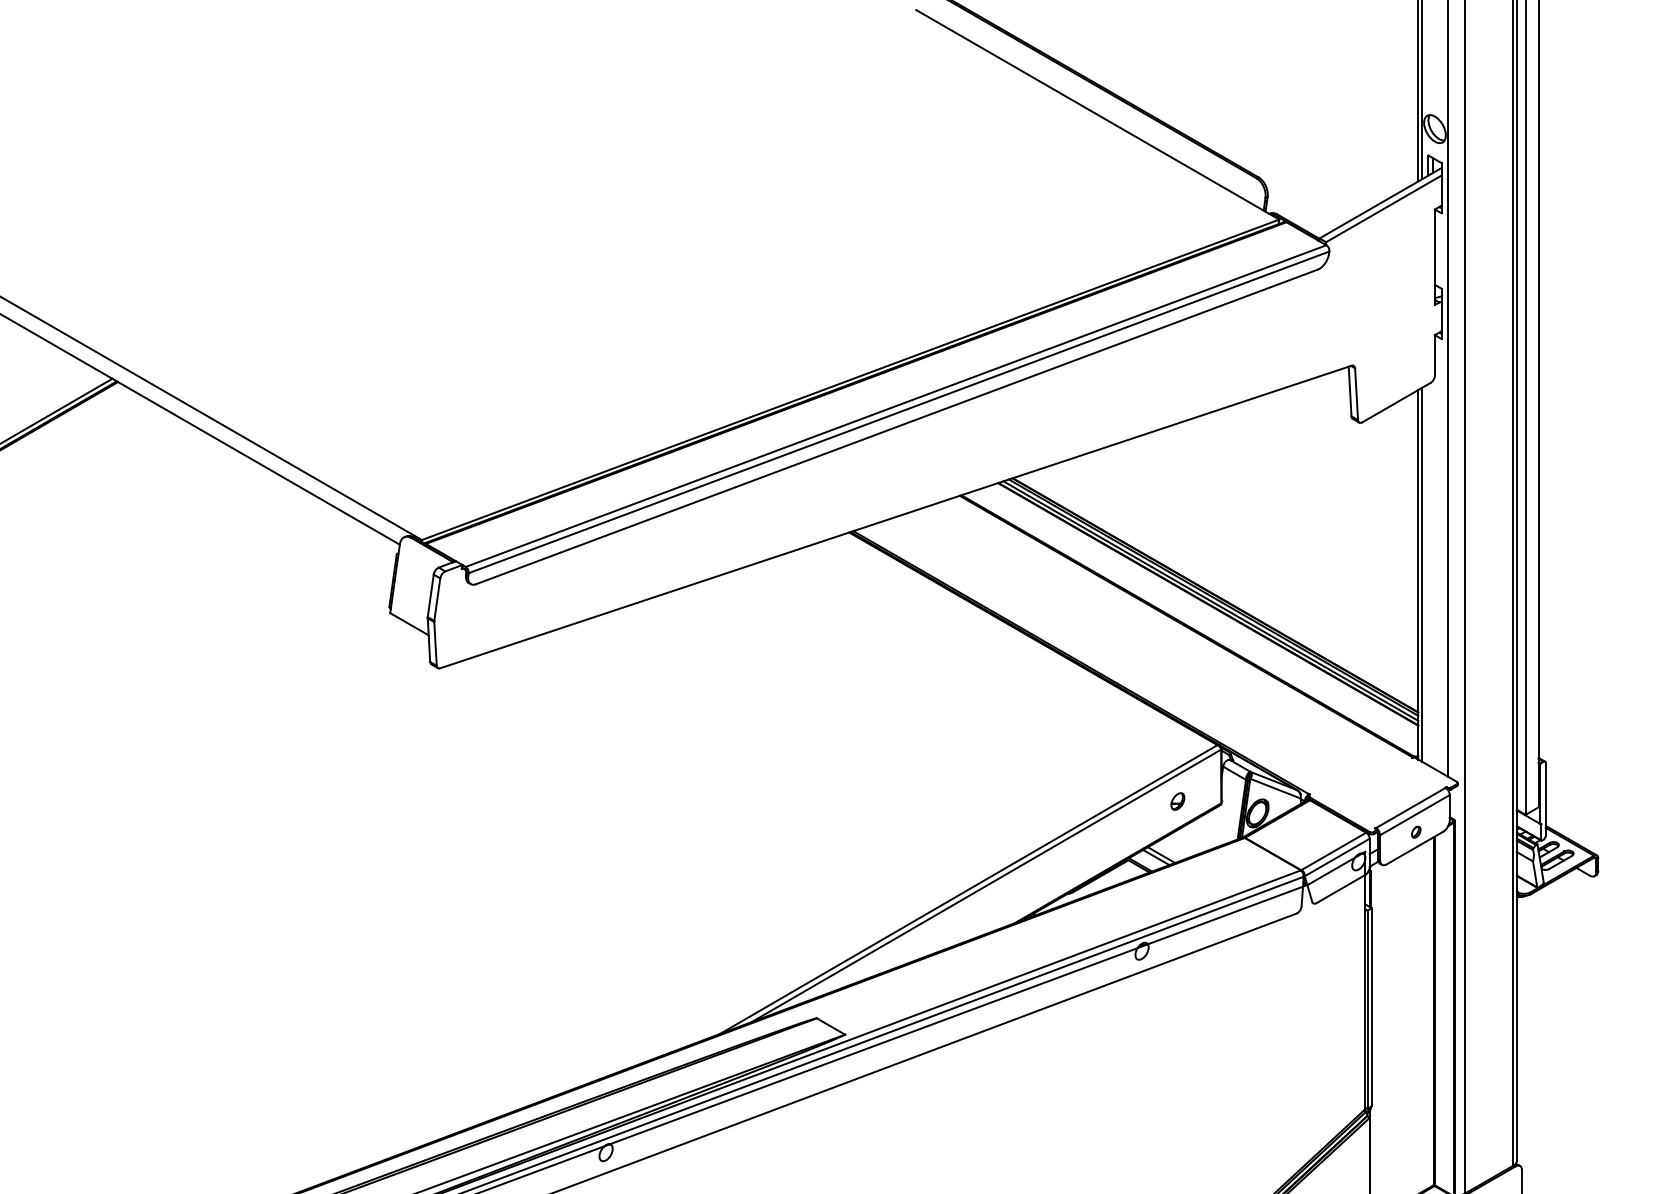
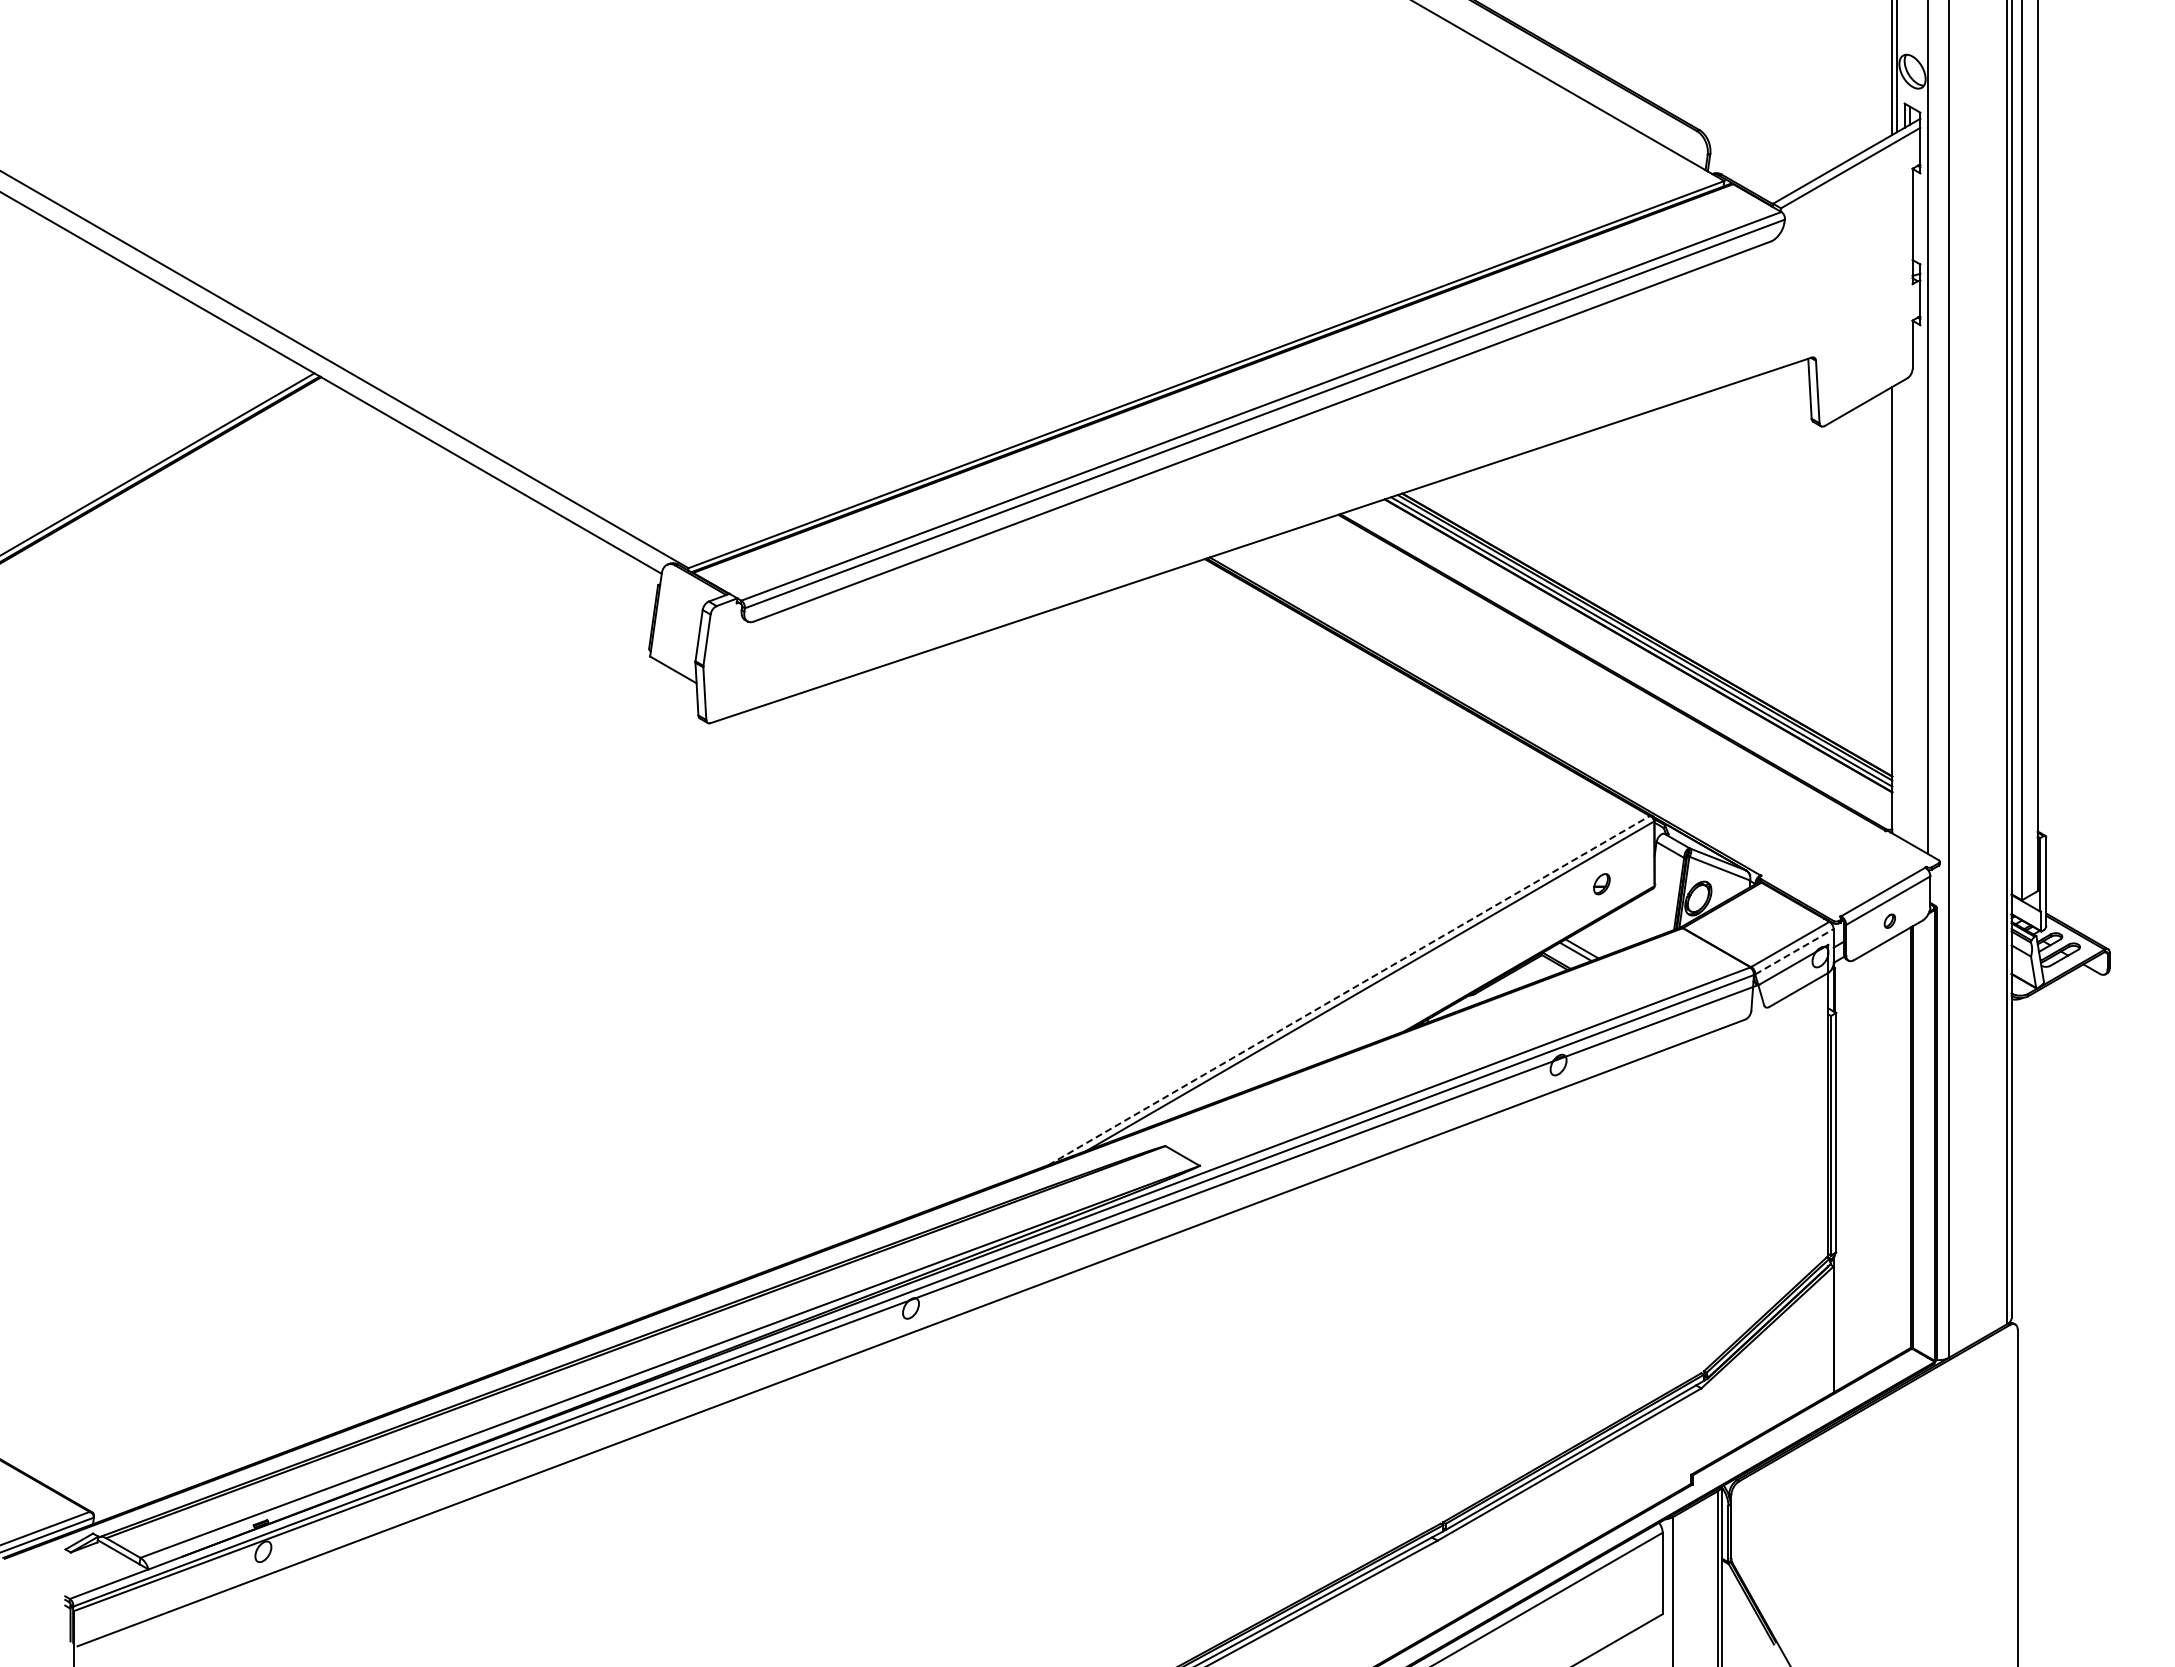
line: (1421, 574) -> (1896, 609), removed
line: (1337, 857) -> (1794, 951), solid -> dashed
line: (969, 889) -> (1349, 990), solid -> dashed

